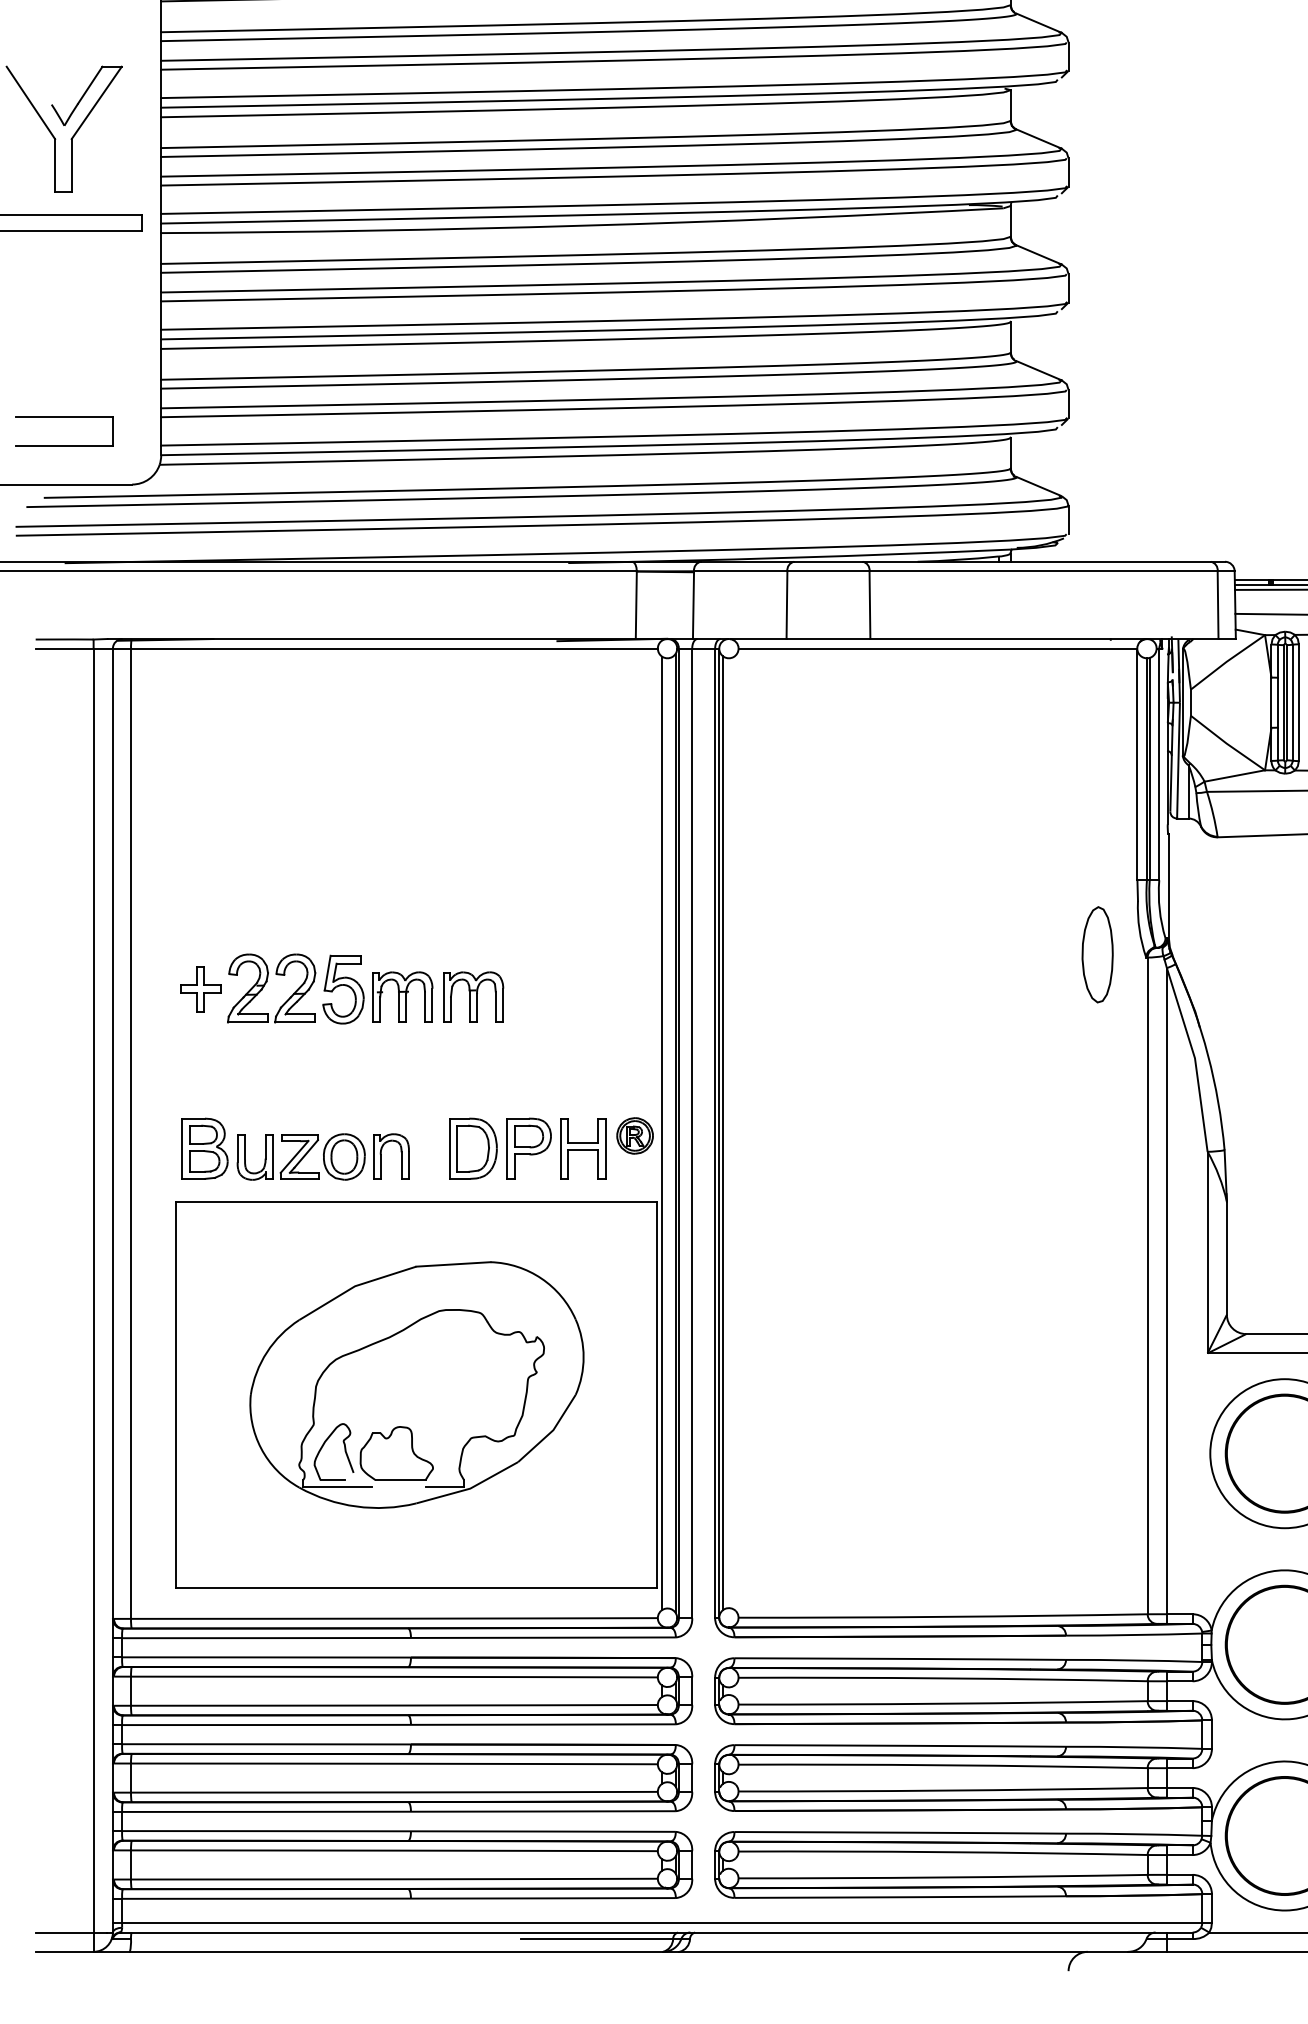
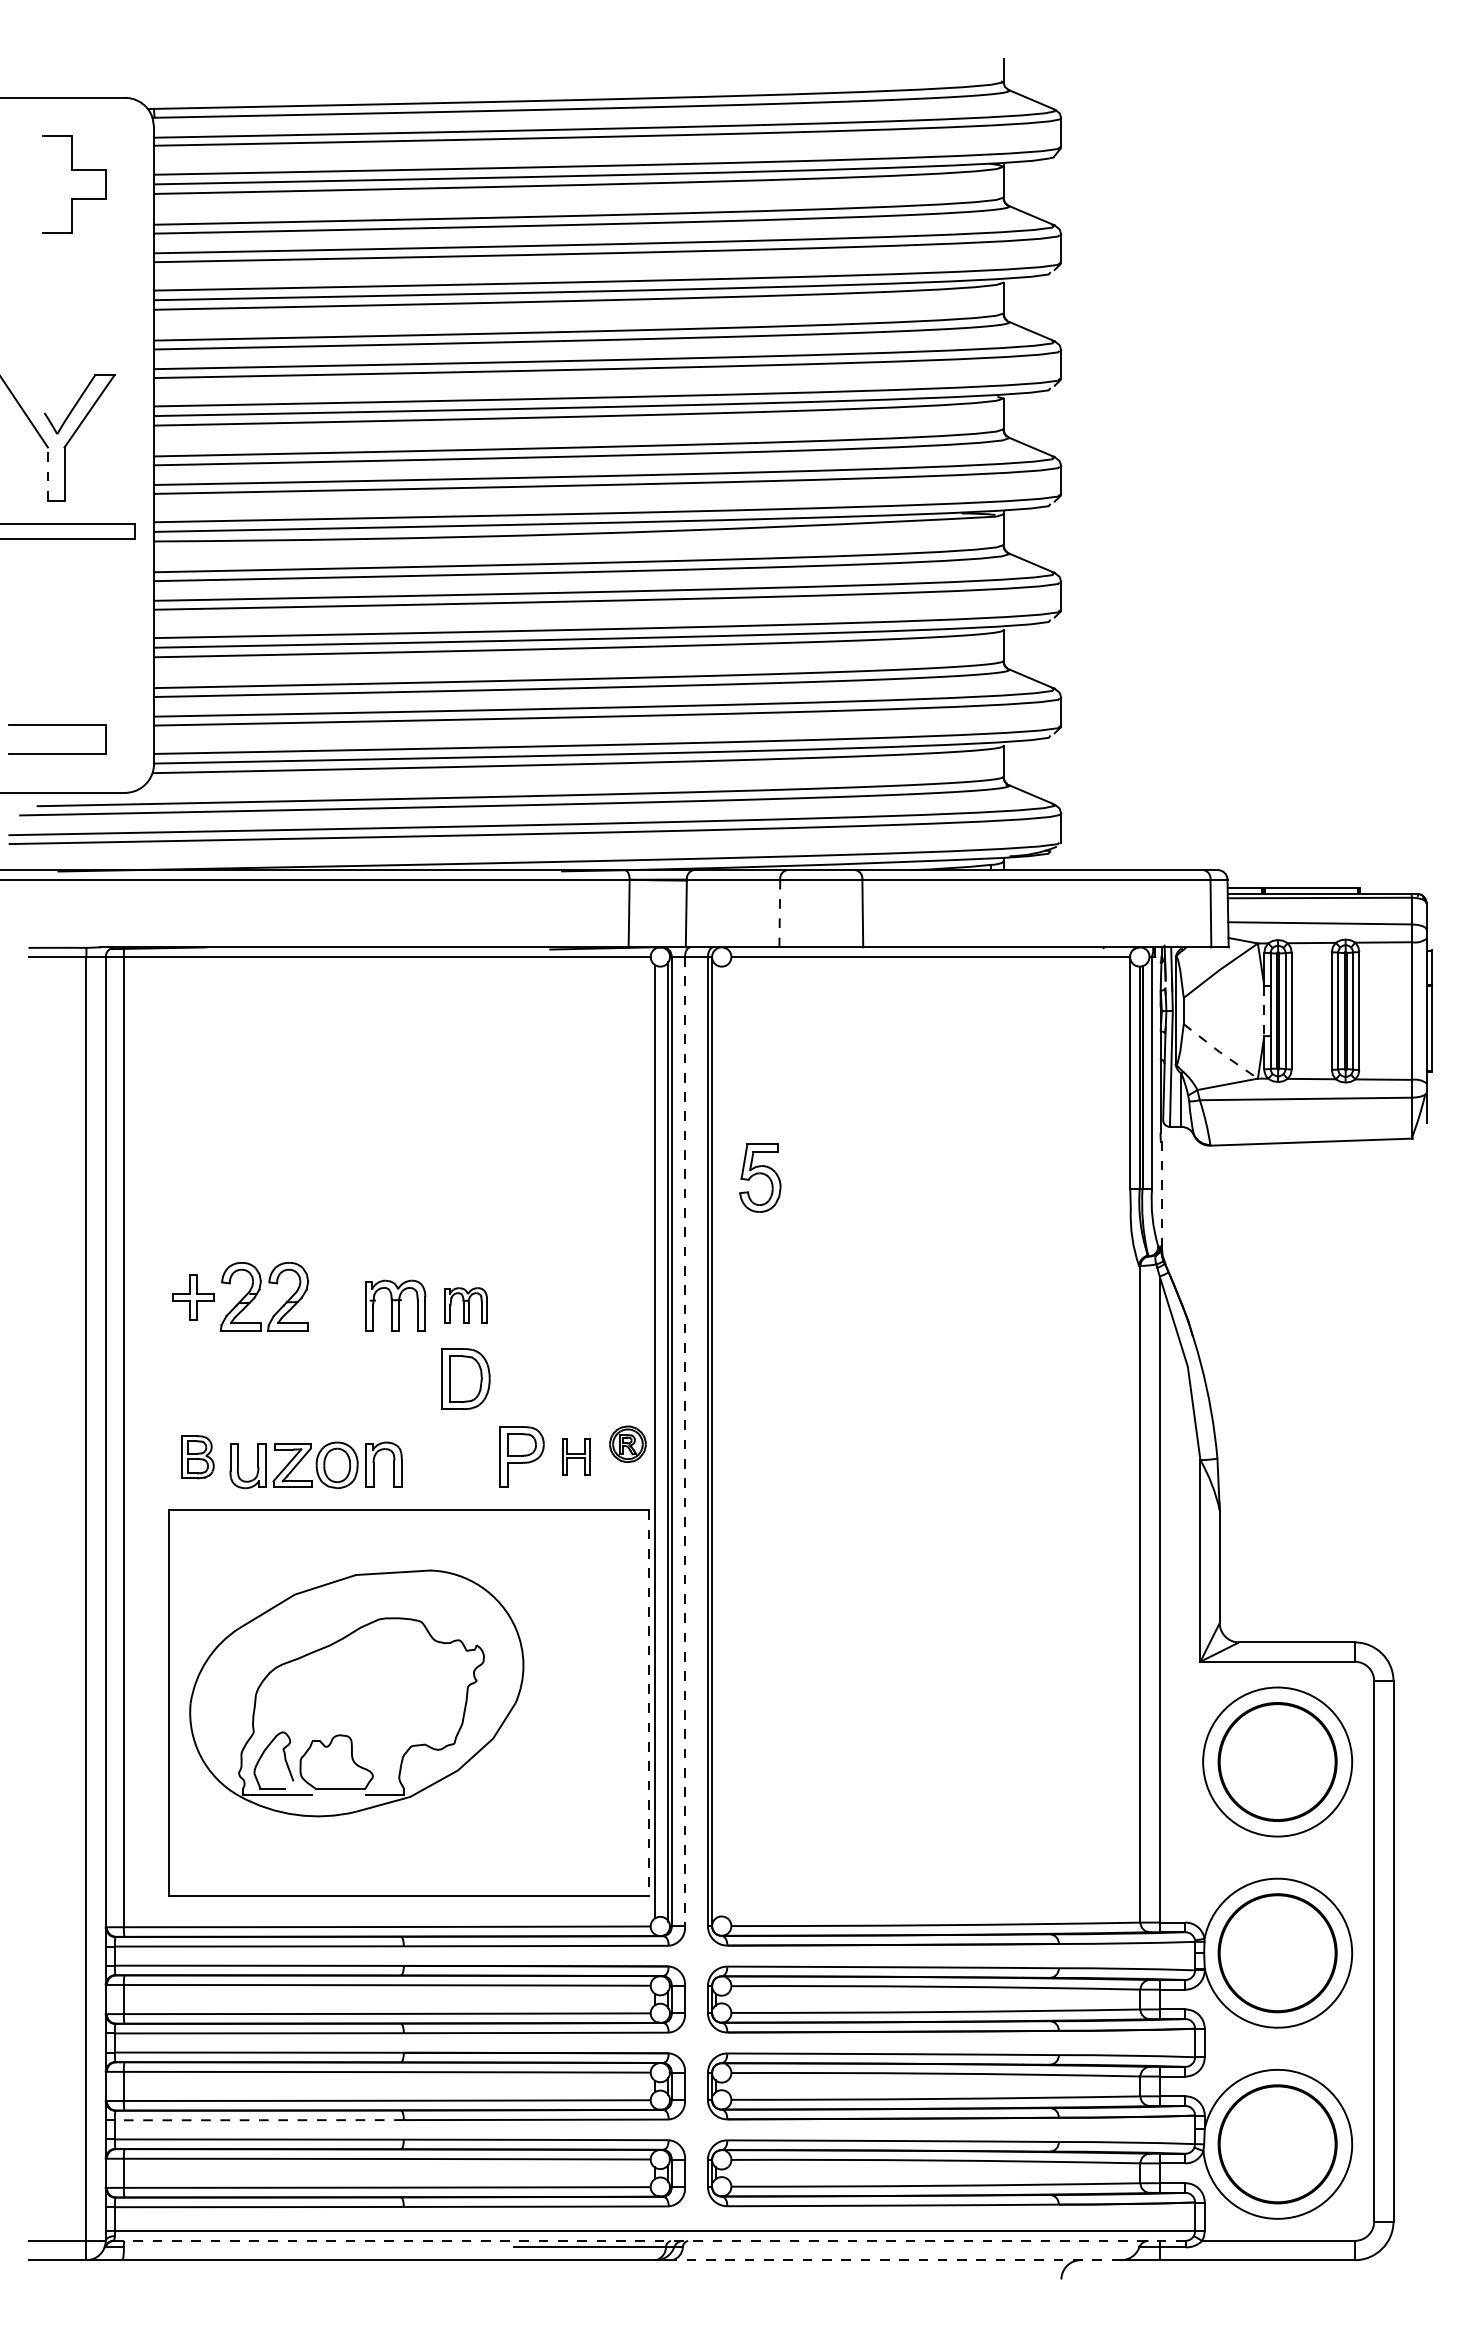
line: (54, 166) -> (47, 474), solid -> dashed
line: (786, 605) -> (779, 913), solid -> dashed
line: (1271, 703) -> (1264, 1011), solid -> dashed
line: (1226, 743) -> (1219, 1051), solid -> dashed
line: (1168, 886) -> (1161, 1194), solid -> dashed
part: (1097, 954) -> (1090, 1262), removed
part: (343, 989) -> (760, 1177), moved
part: (472, 997) -> (465, 1305), size x0.7
line: (692, 1133) -> (685, 1441), solid -> dashed
line: (722, 1133) -> (715, 1441), removed
part: (583, 1148) -> (576, 1456), size x0.6
part: (204, 1149) -> (197, 1457), size x0.7
part: (472, 1149) -> (465, 1379), moved
part: (416, 1385) -> (356, 1693), moved
line: (656, 1395) -> (649, 1703), solid -> dashed
line: (266, 1812) -> (259, 2120), solid -> dashed
line: (656, 1932) -> (649, 2240), solid -> dashed
line: (903, 1952) -> (896, 2260), solid -> dashed

